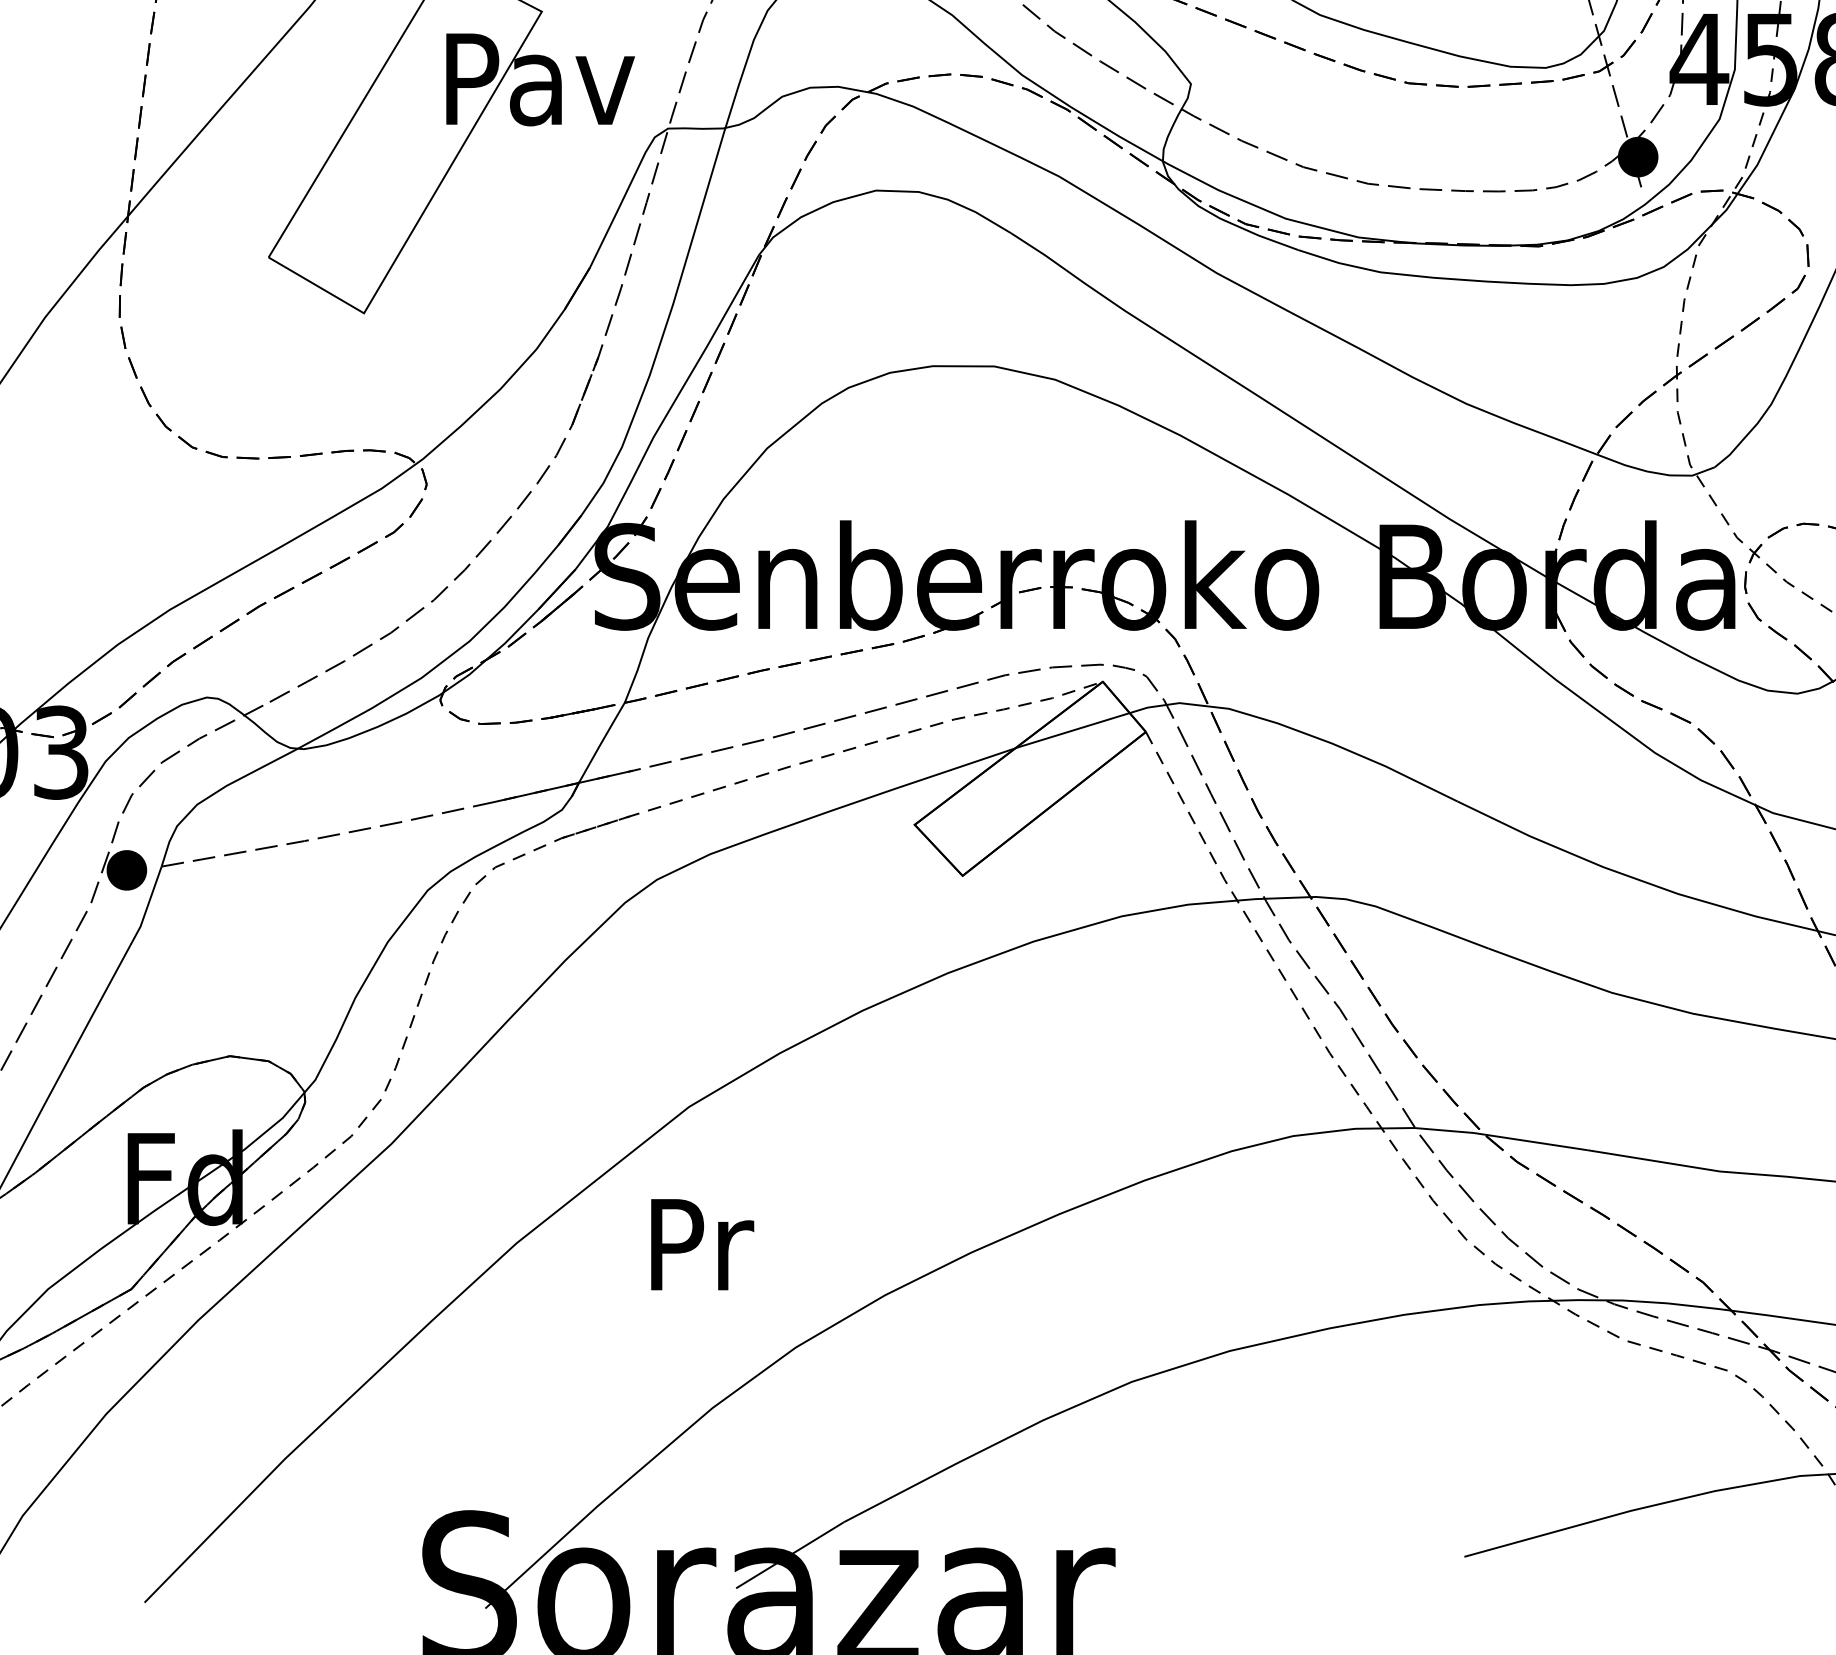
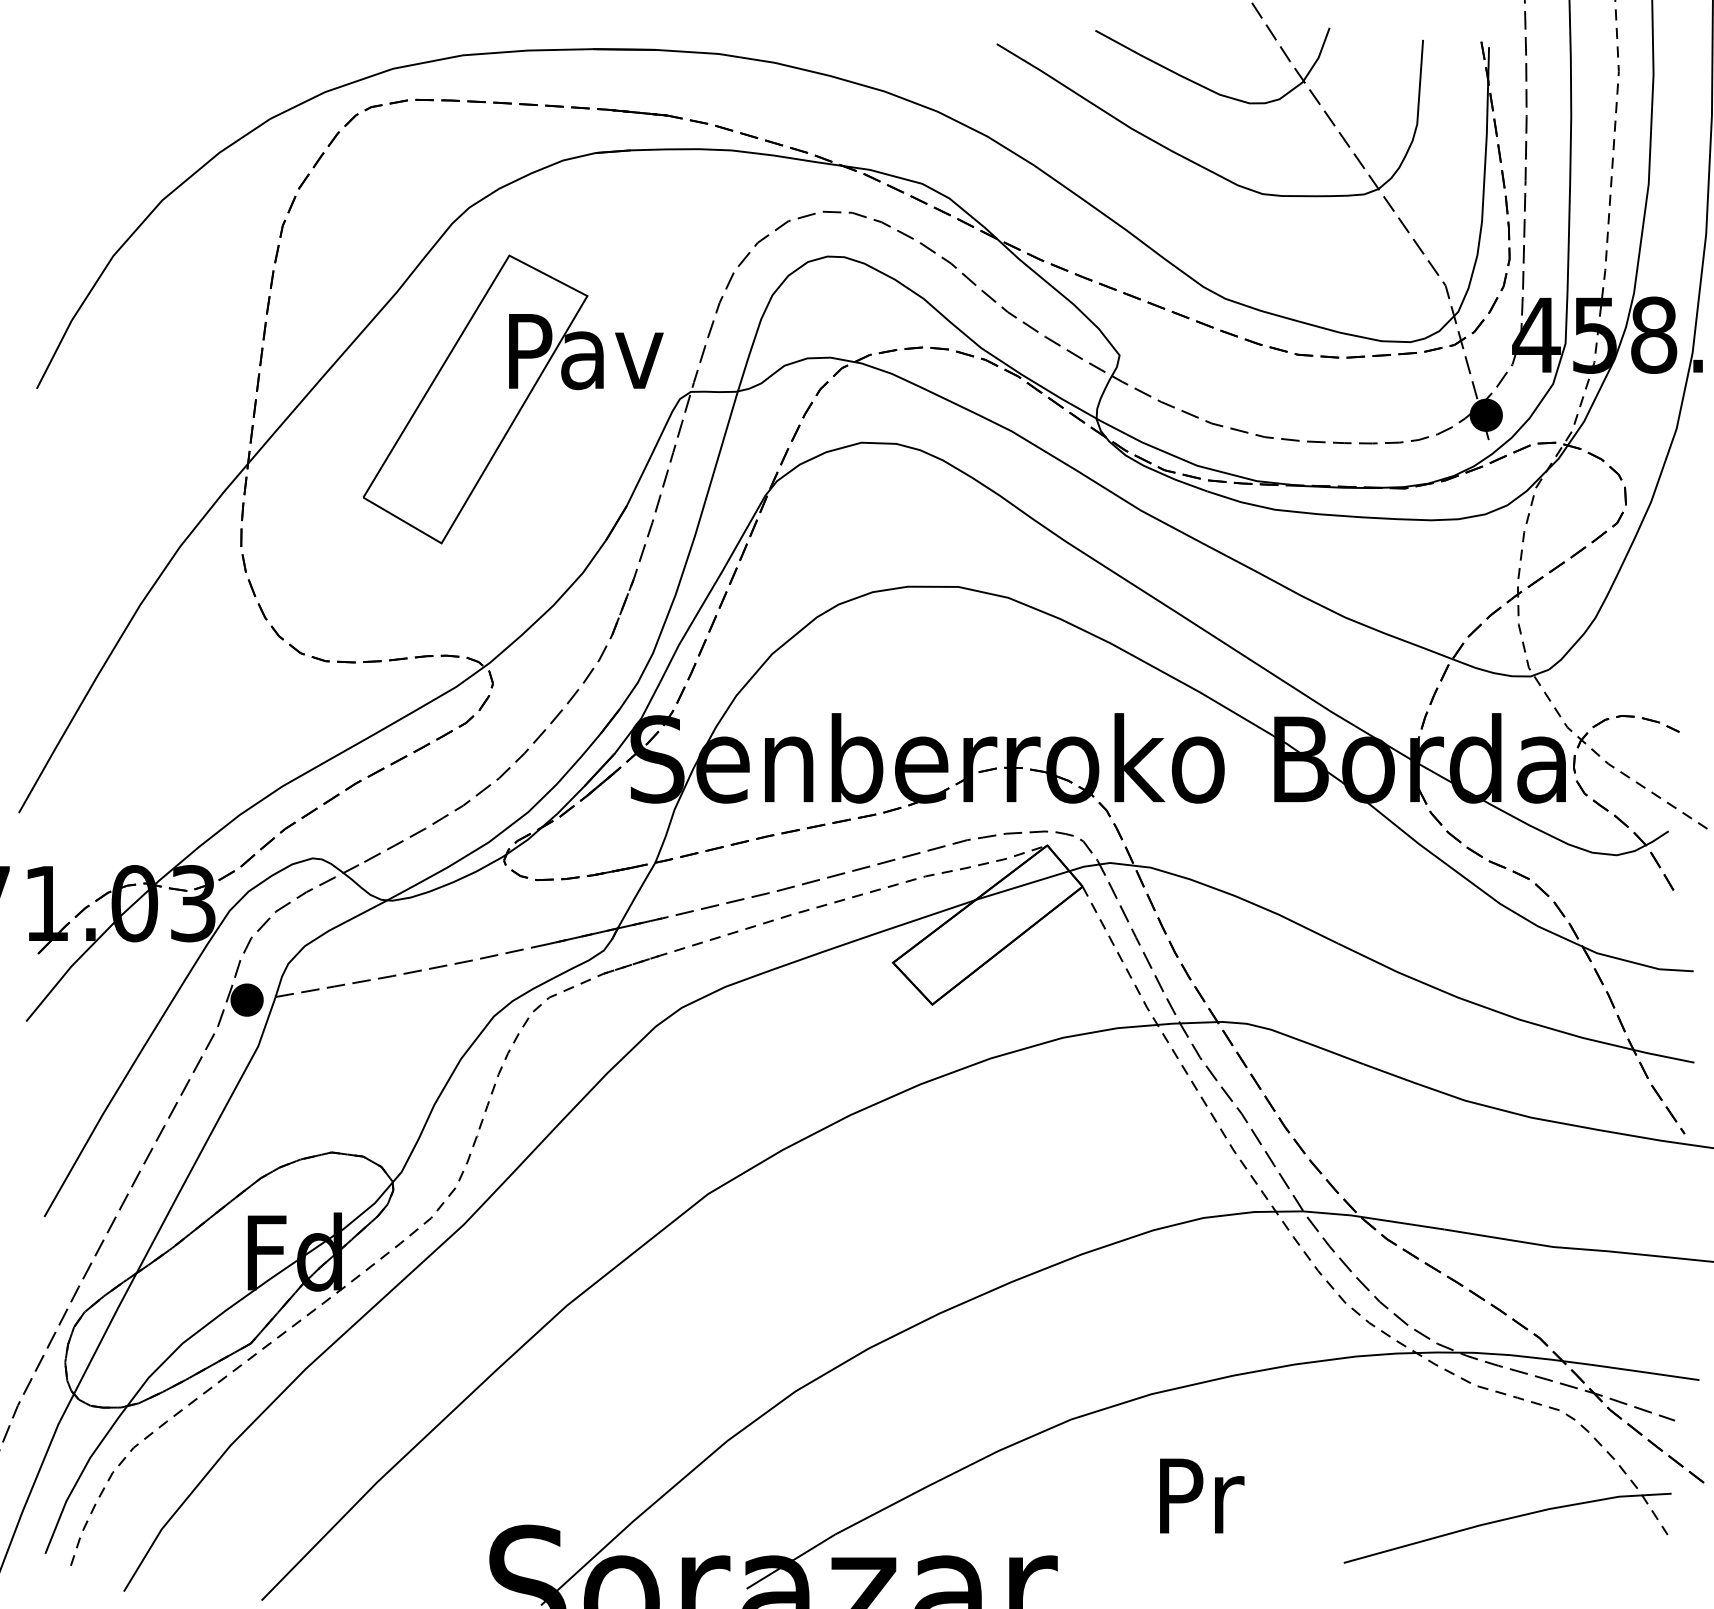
text: (702, 1244) -> (1202, 1495), moved

